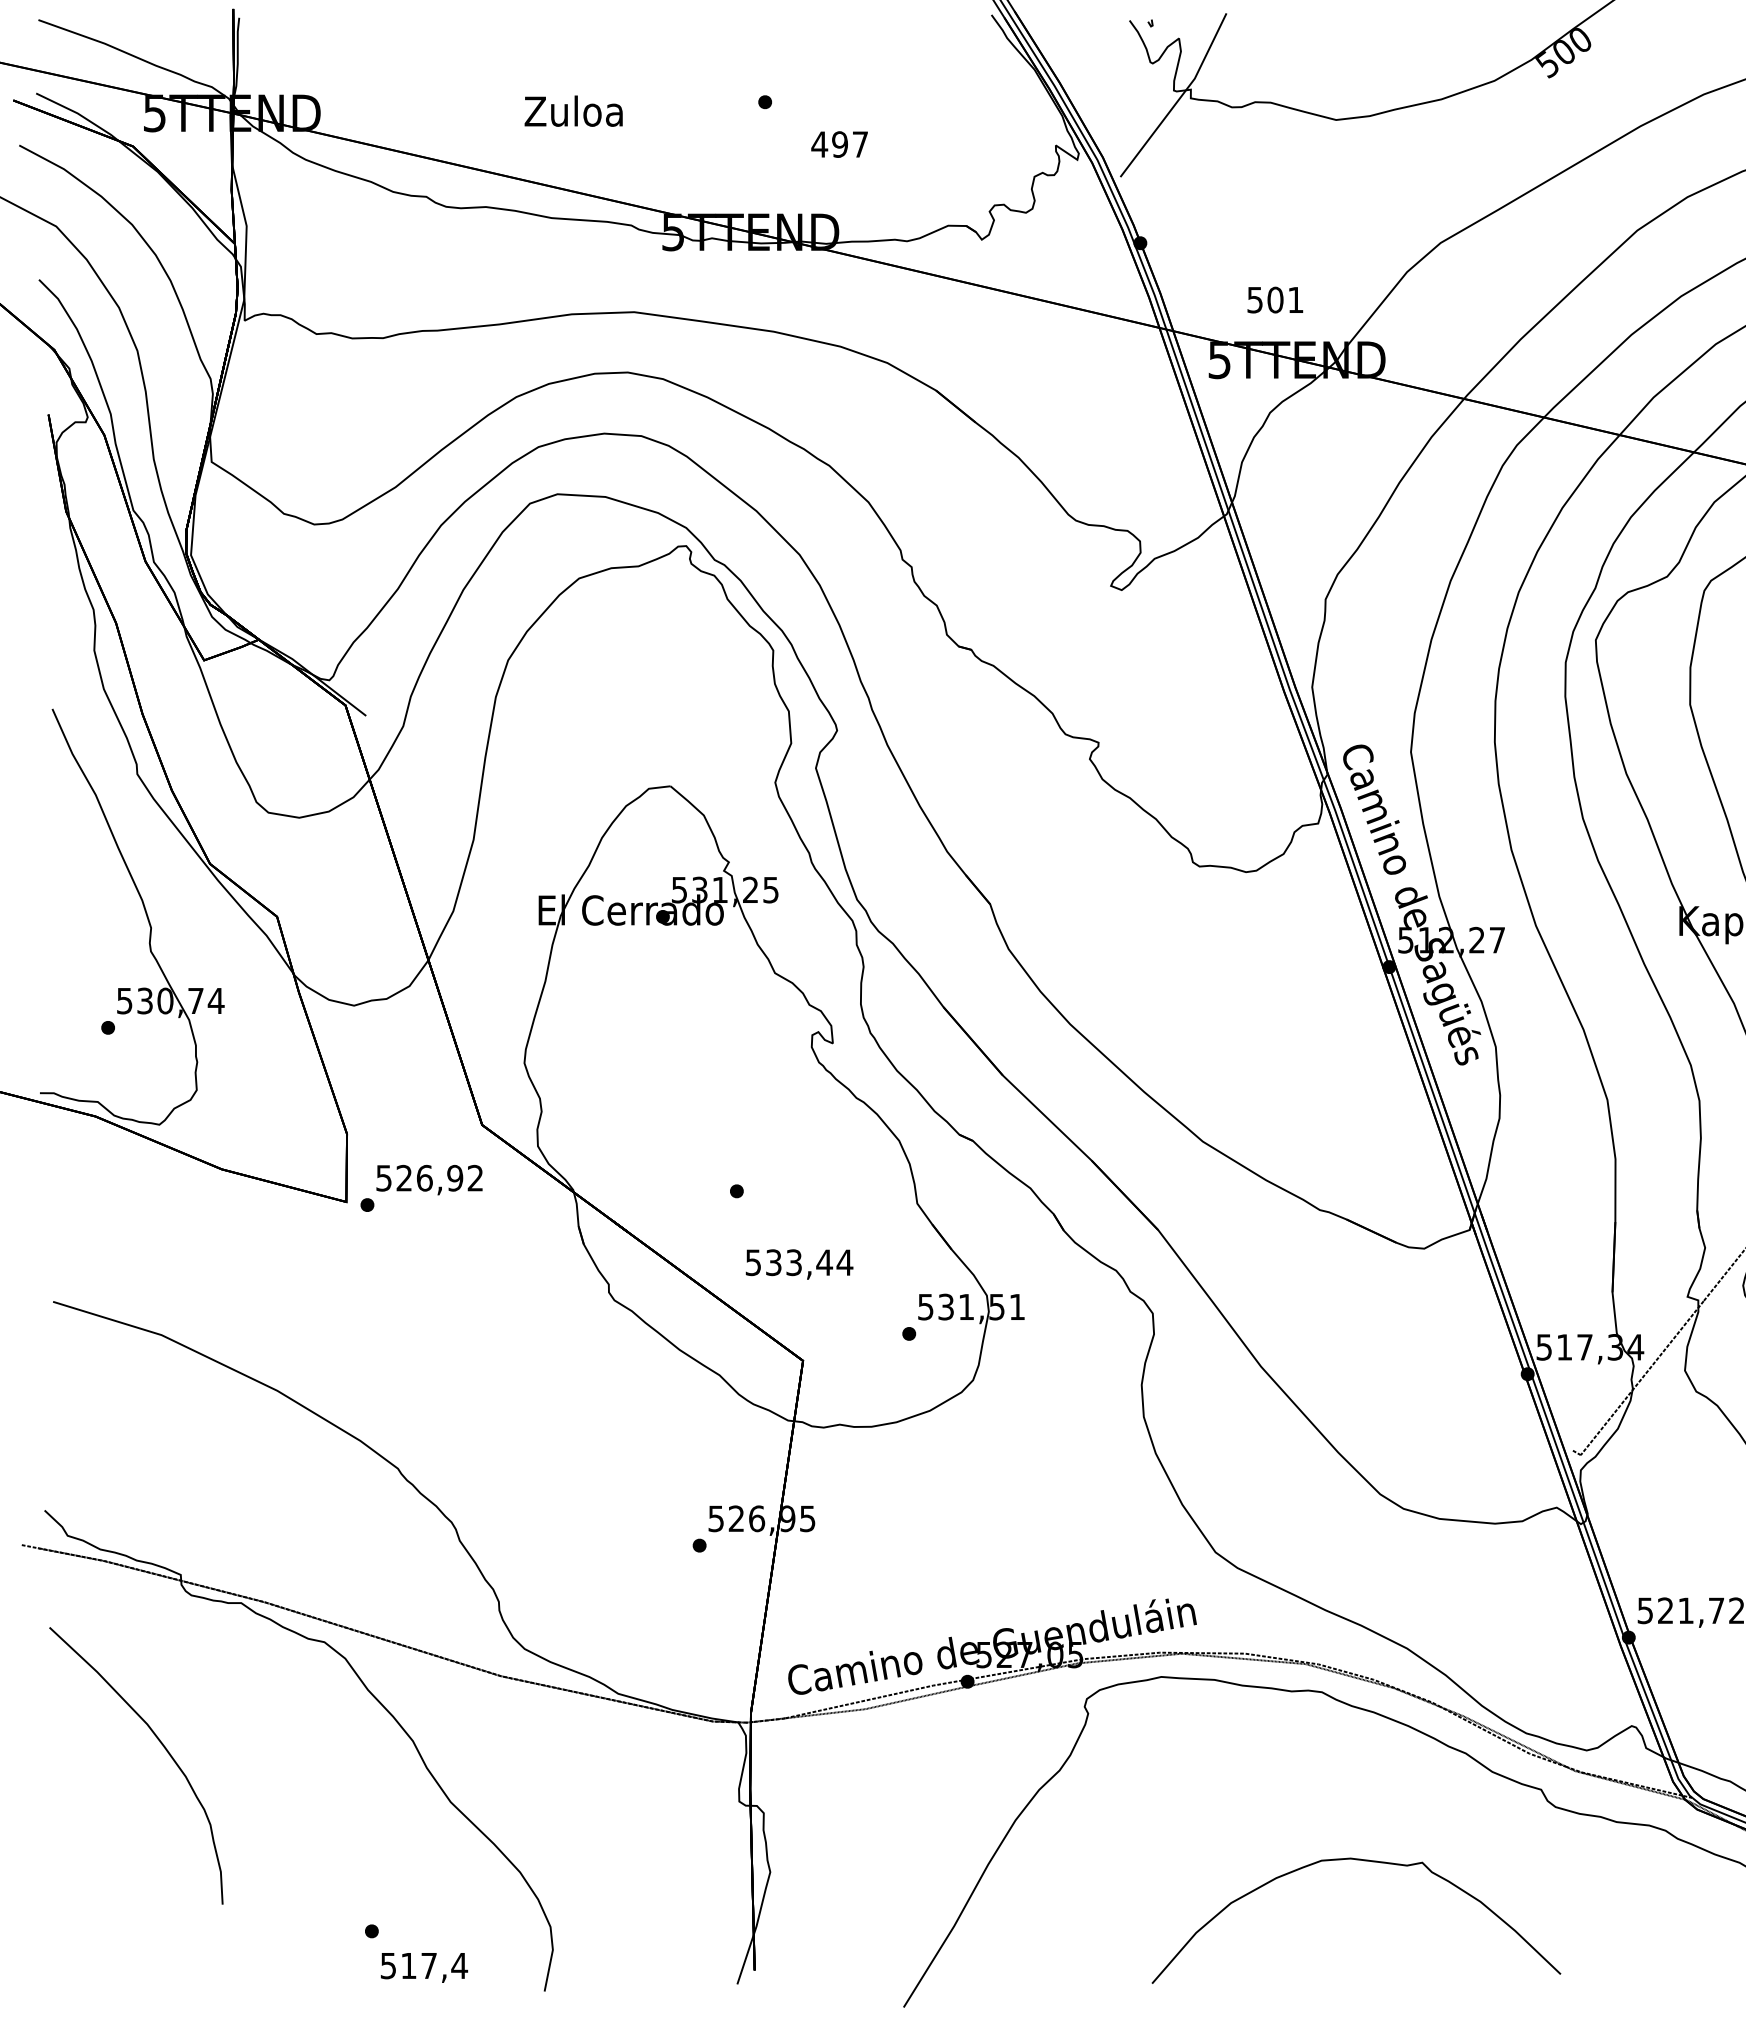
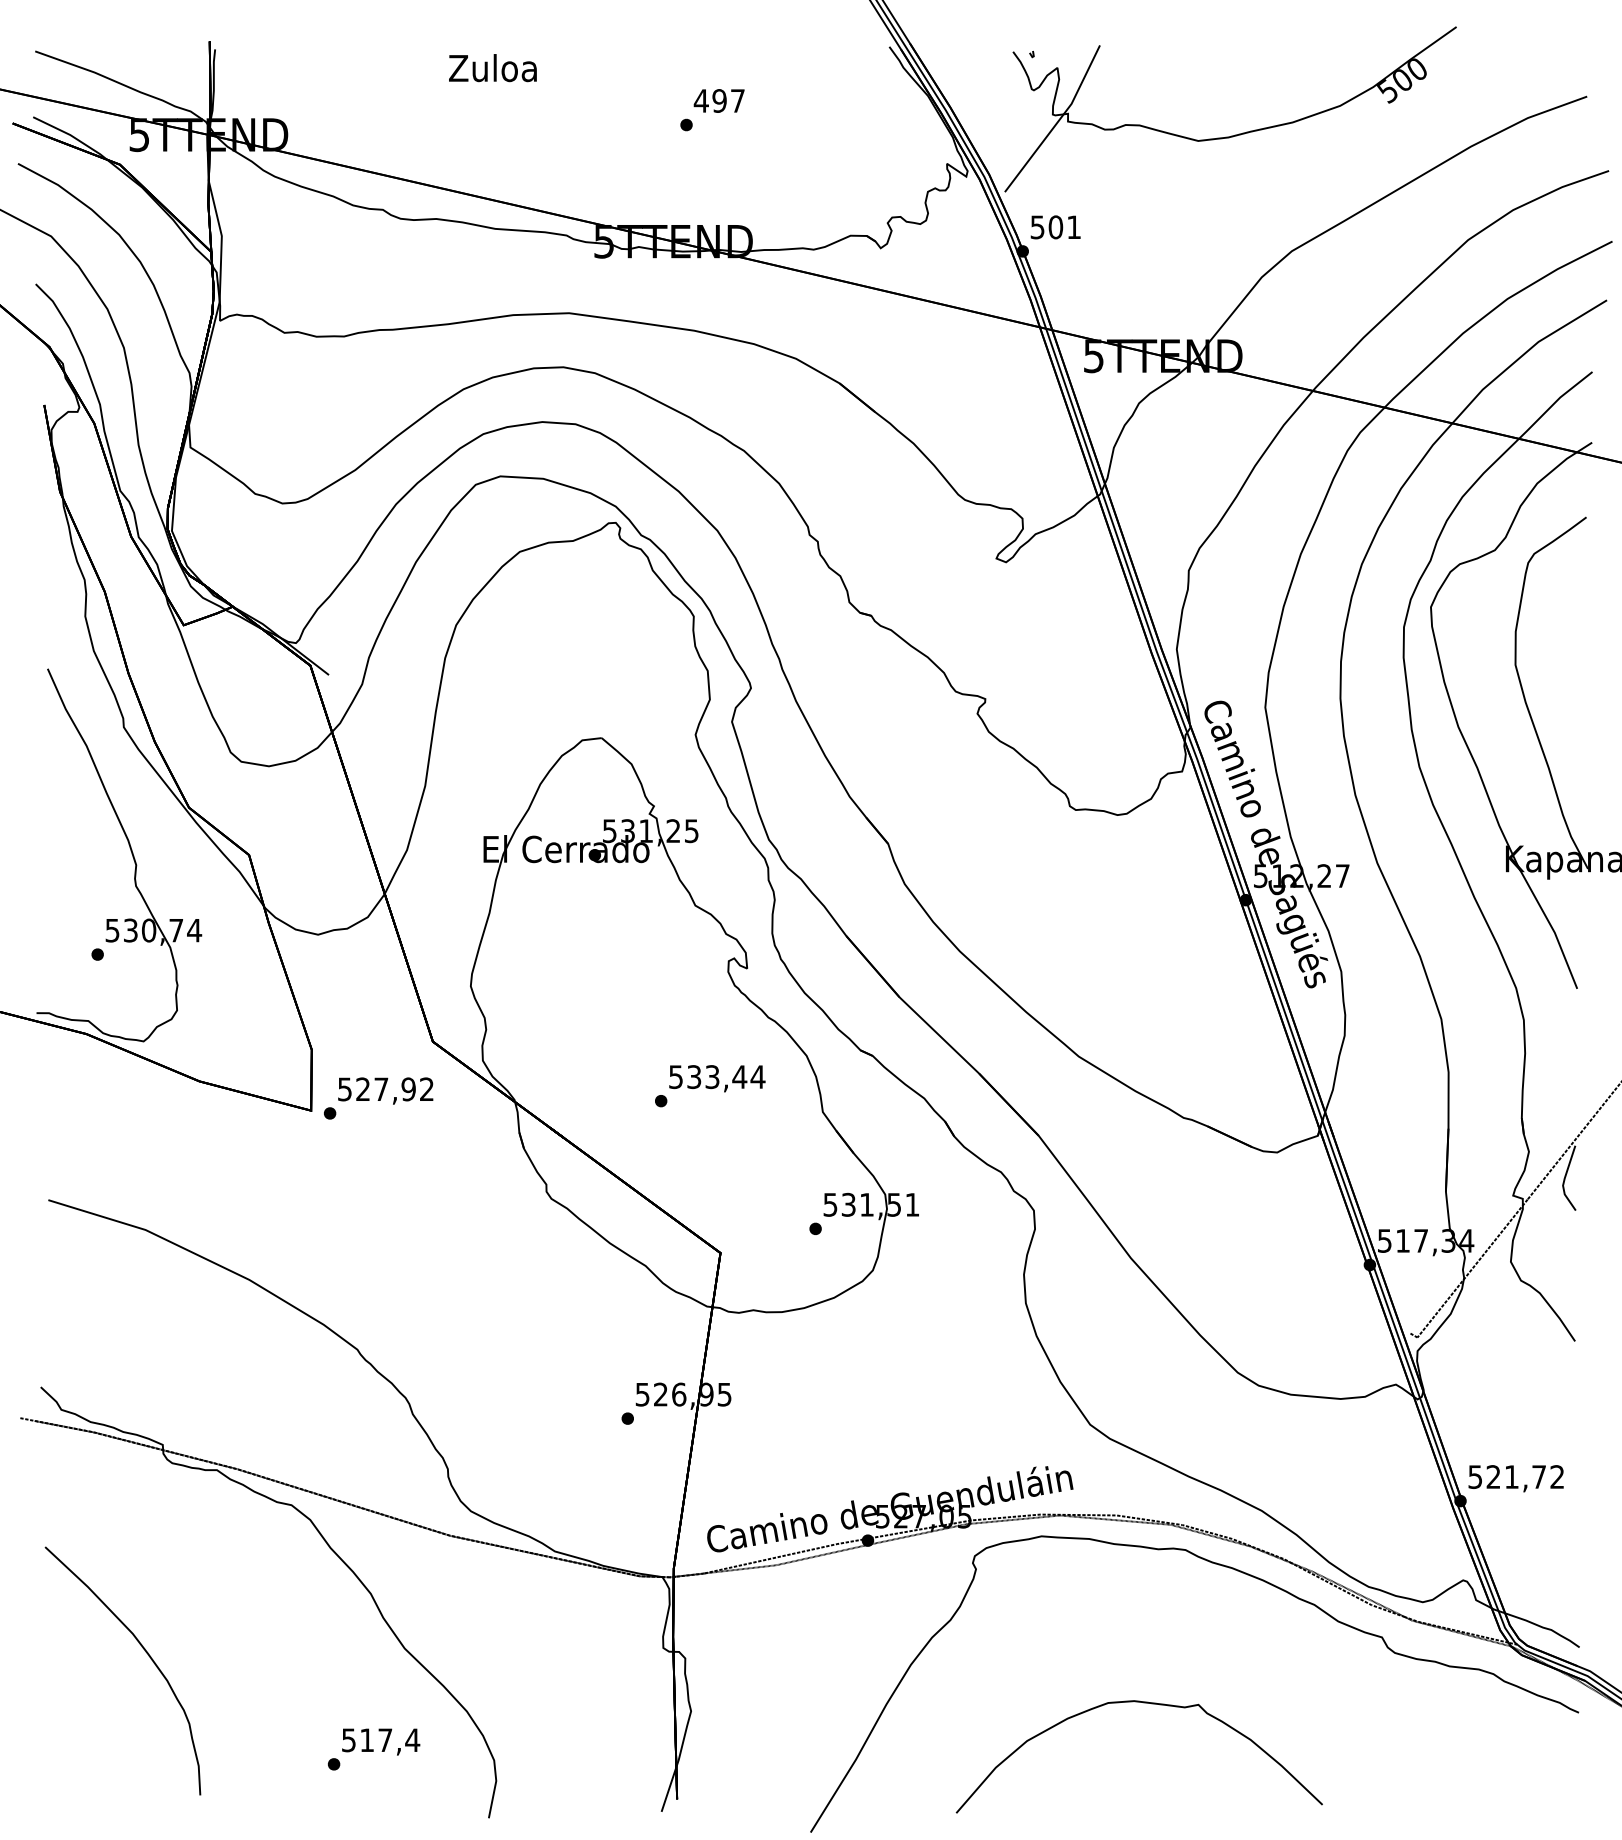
text: (573, 111) -> (492, 68), moved
text: (838, 144) -> (718, 100), moved
text: (1275, 300) -> (1055, 227), moved
text: (424, 1178) -> (381, 1089), 526,92 -> 527,92
text: (799, 1264) -> (717, 1078), moved
curve: (161, 1745) -> (145, 1652), moved
part: (1360, 1861) -> (1143, 1703), moved
text: (424, 1967) -> (381, 1741), moved

